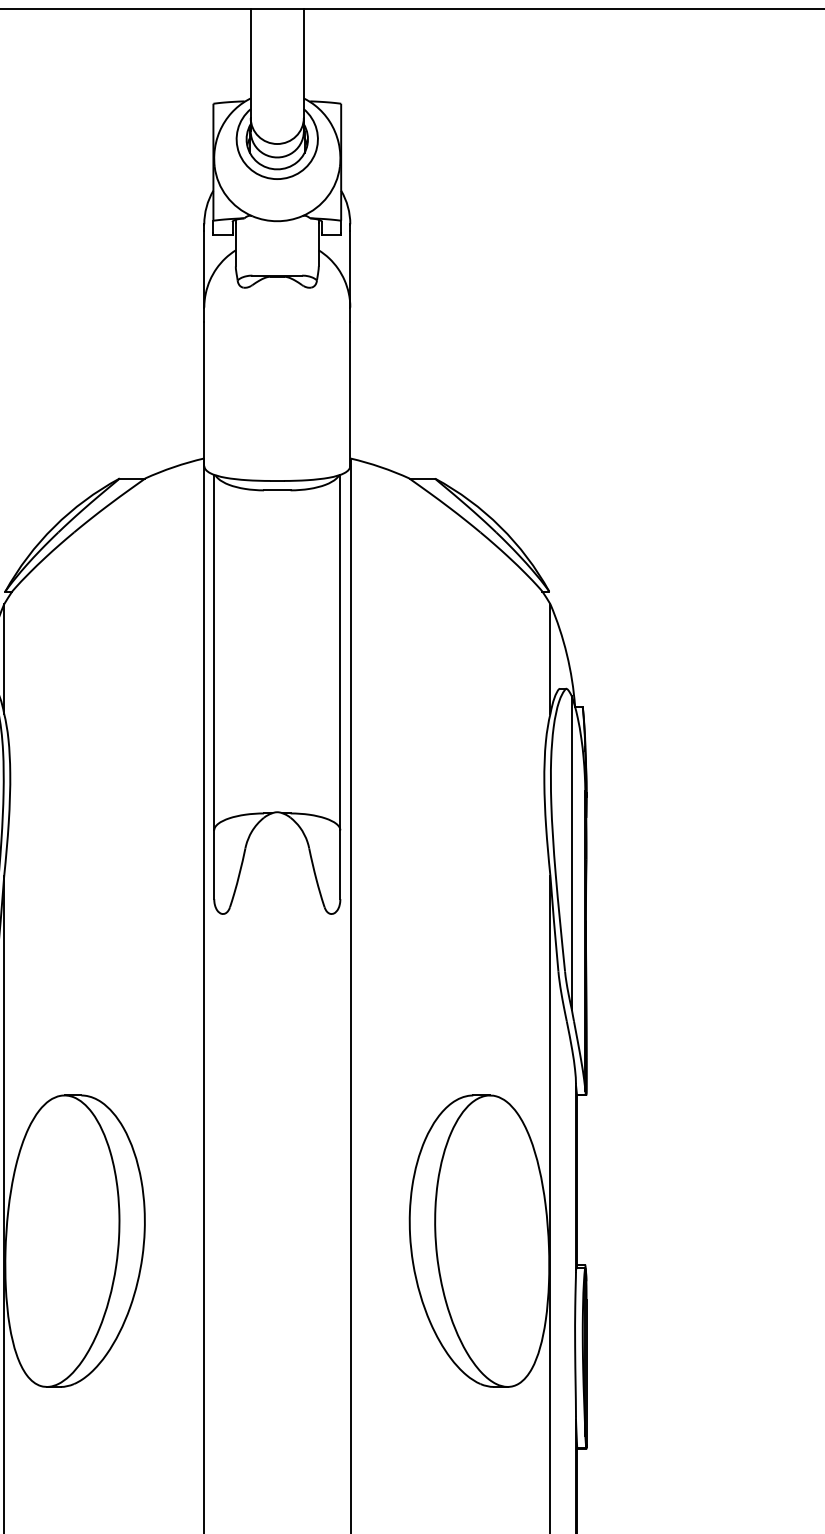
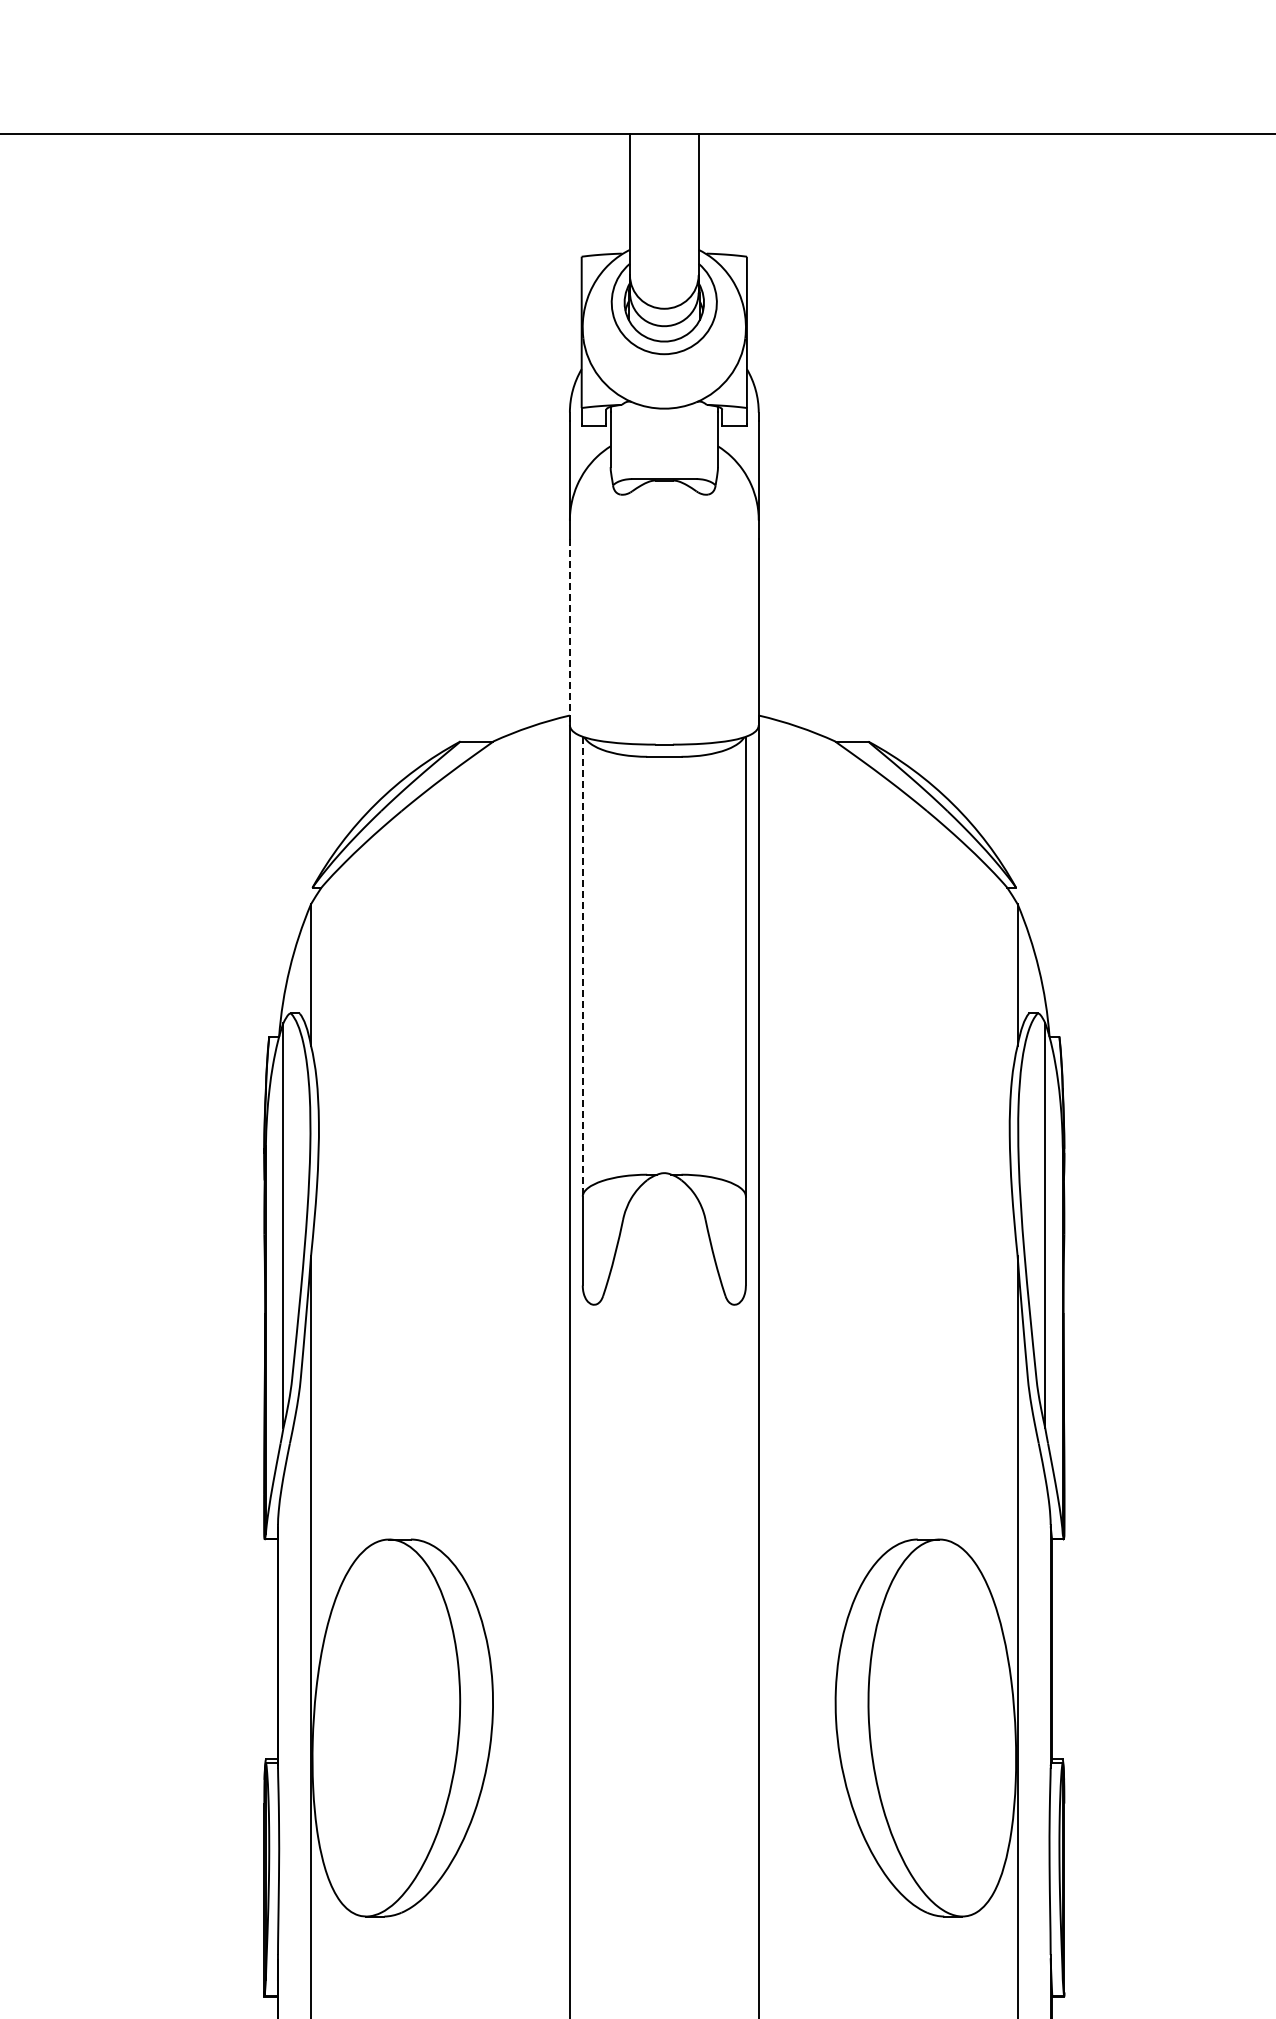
line: (203, 394) -> (569, 632), solid -> dashed
line: (214, 652) -> (582, 966), solid -> dashed

